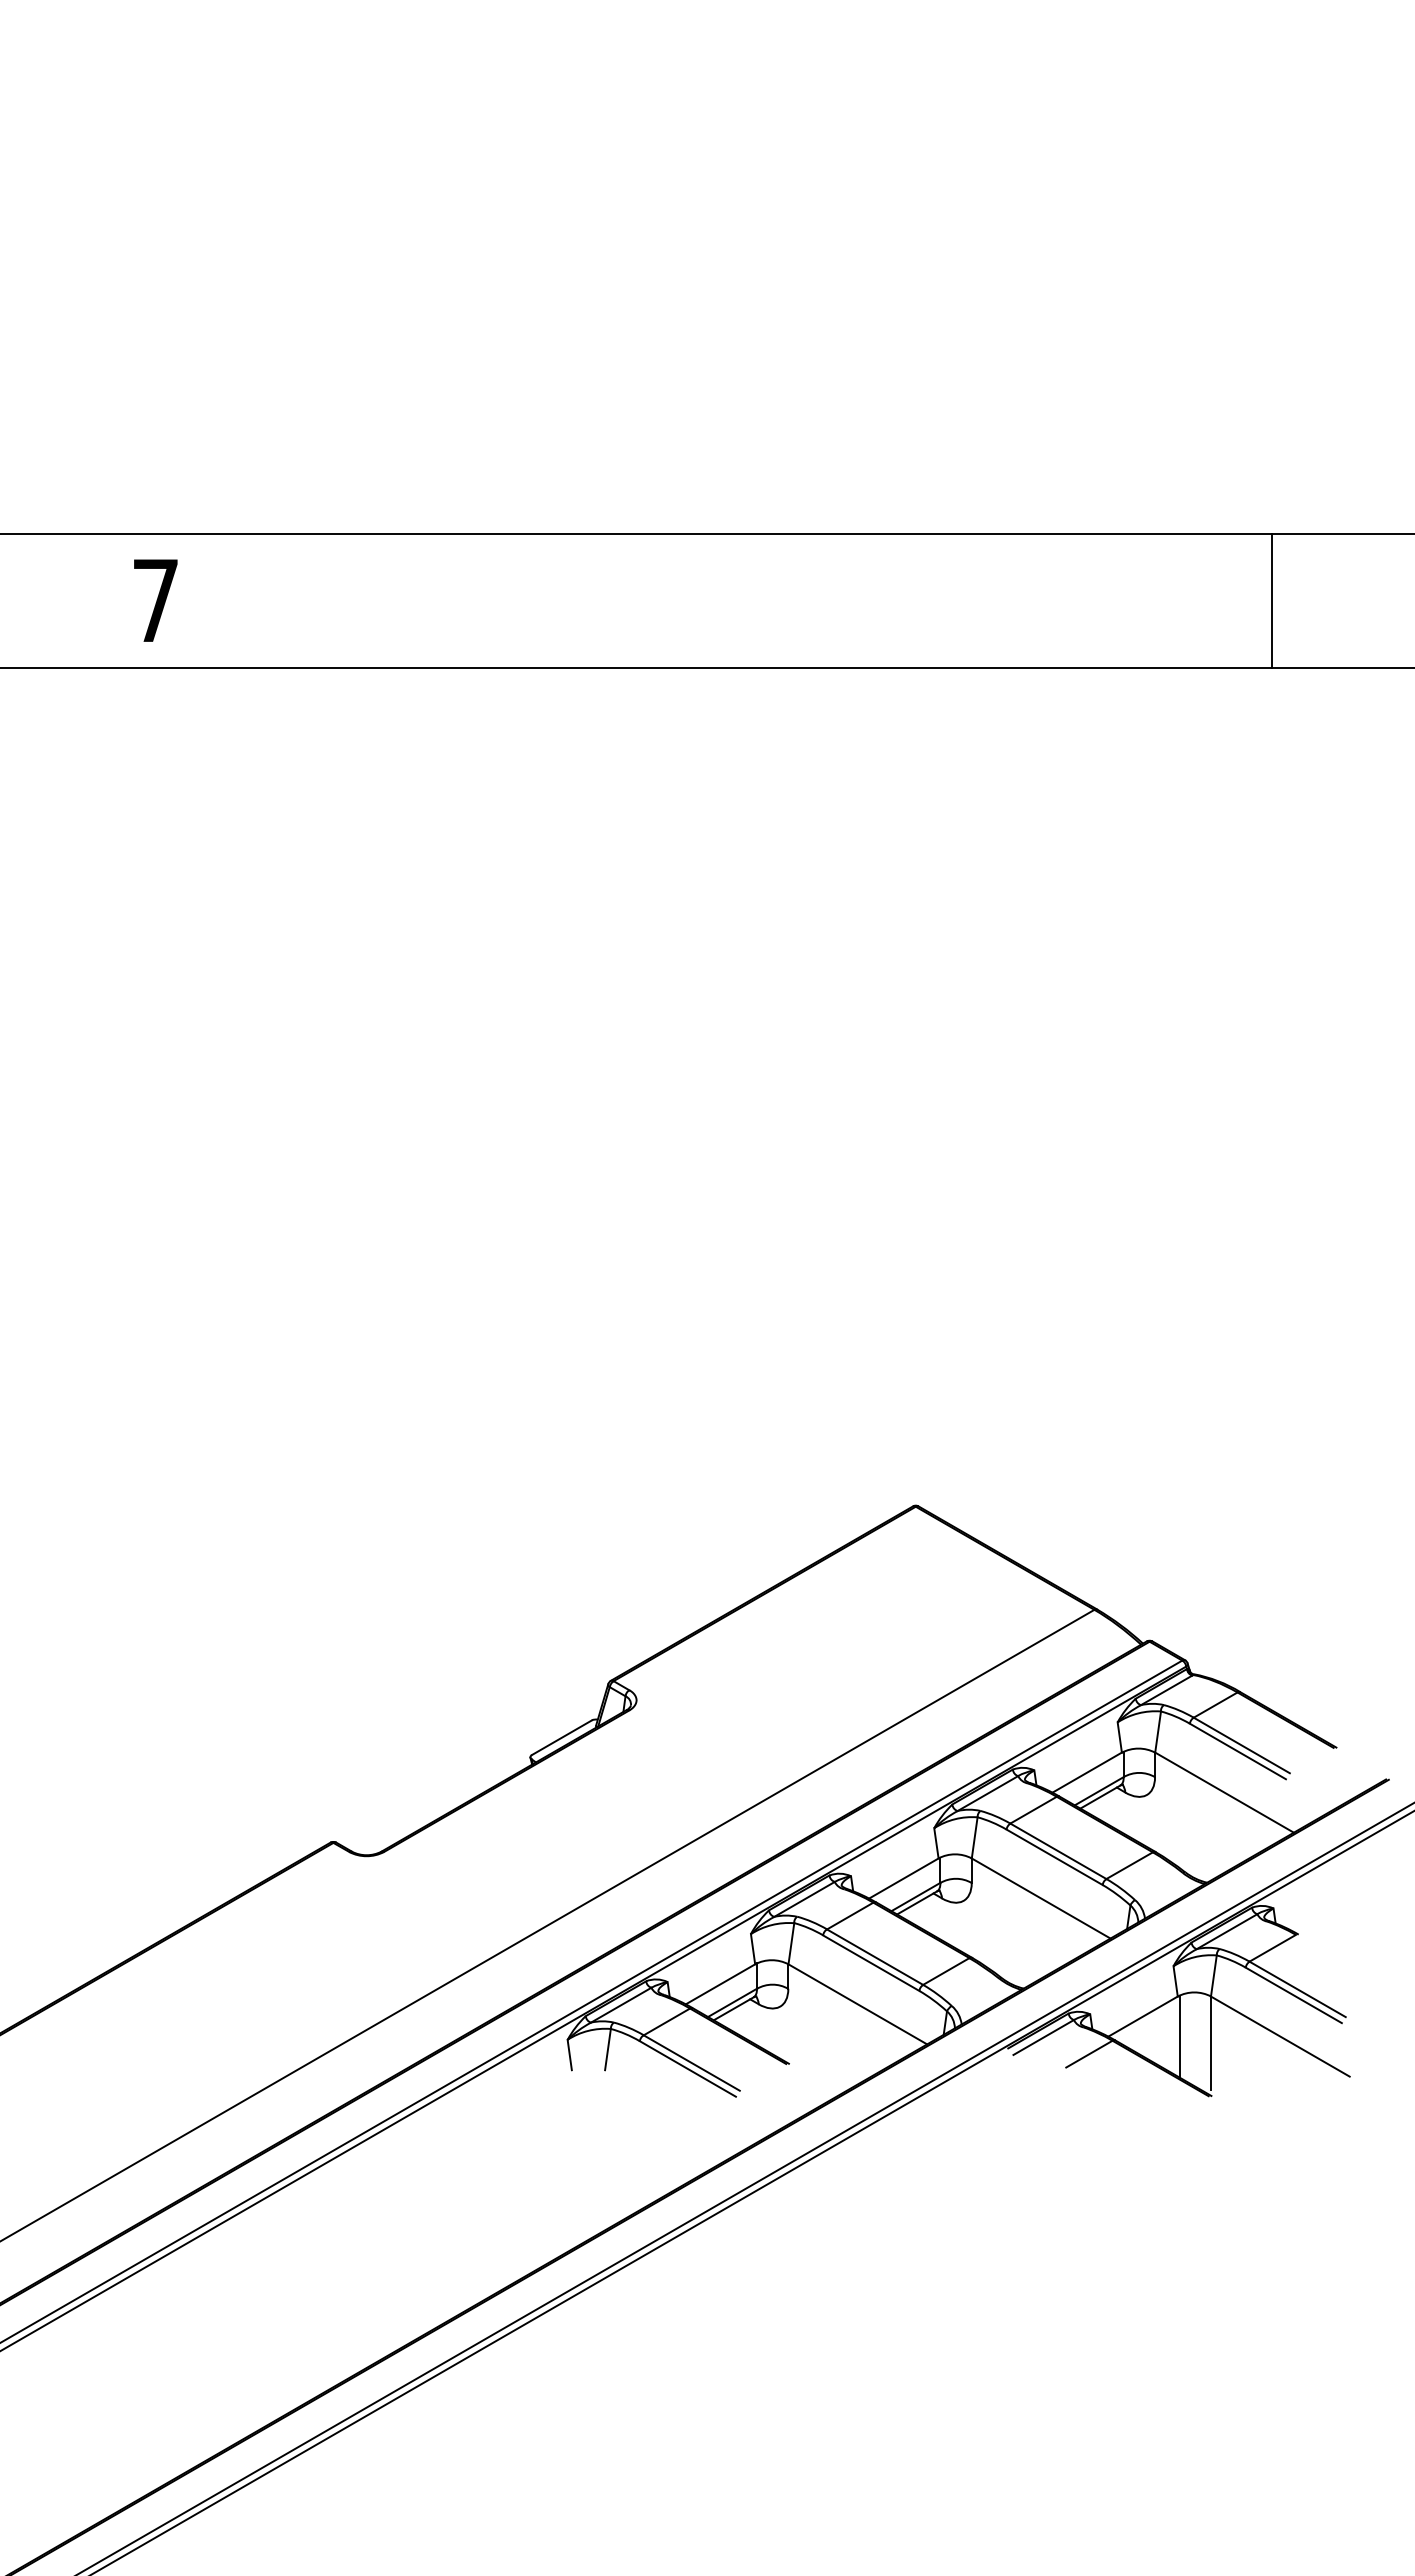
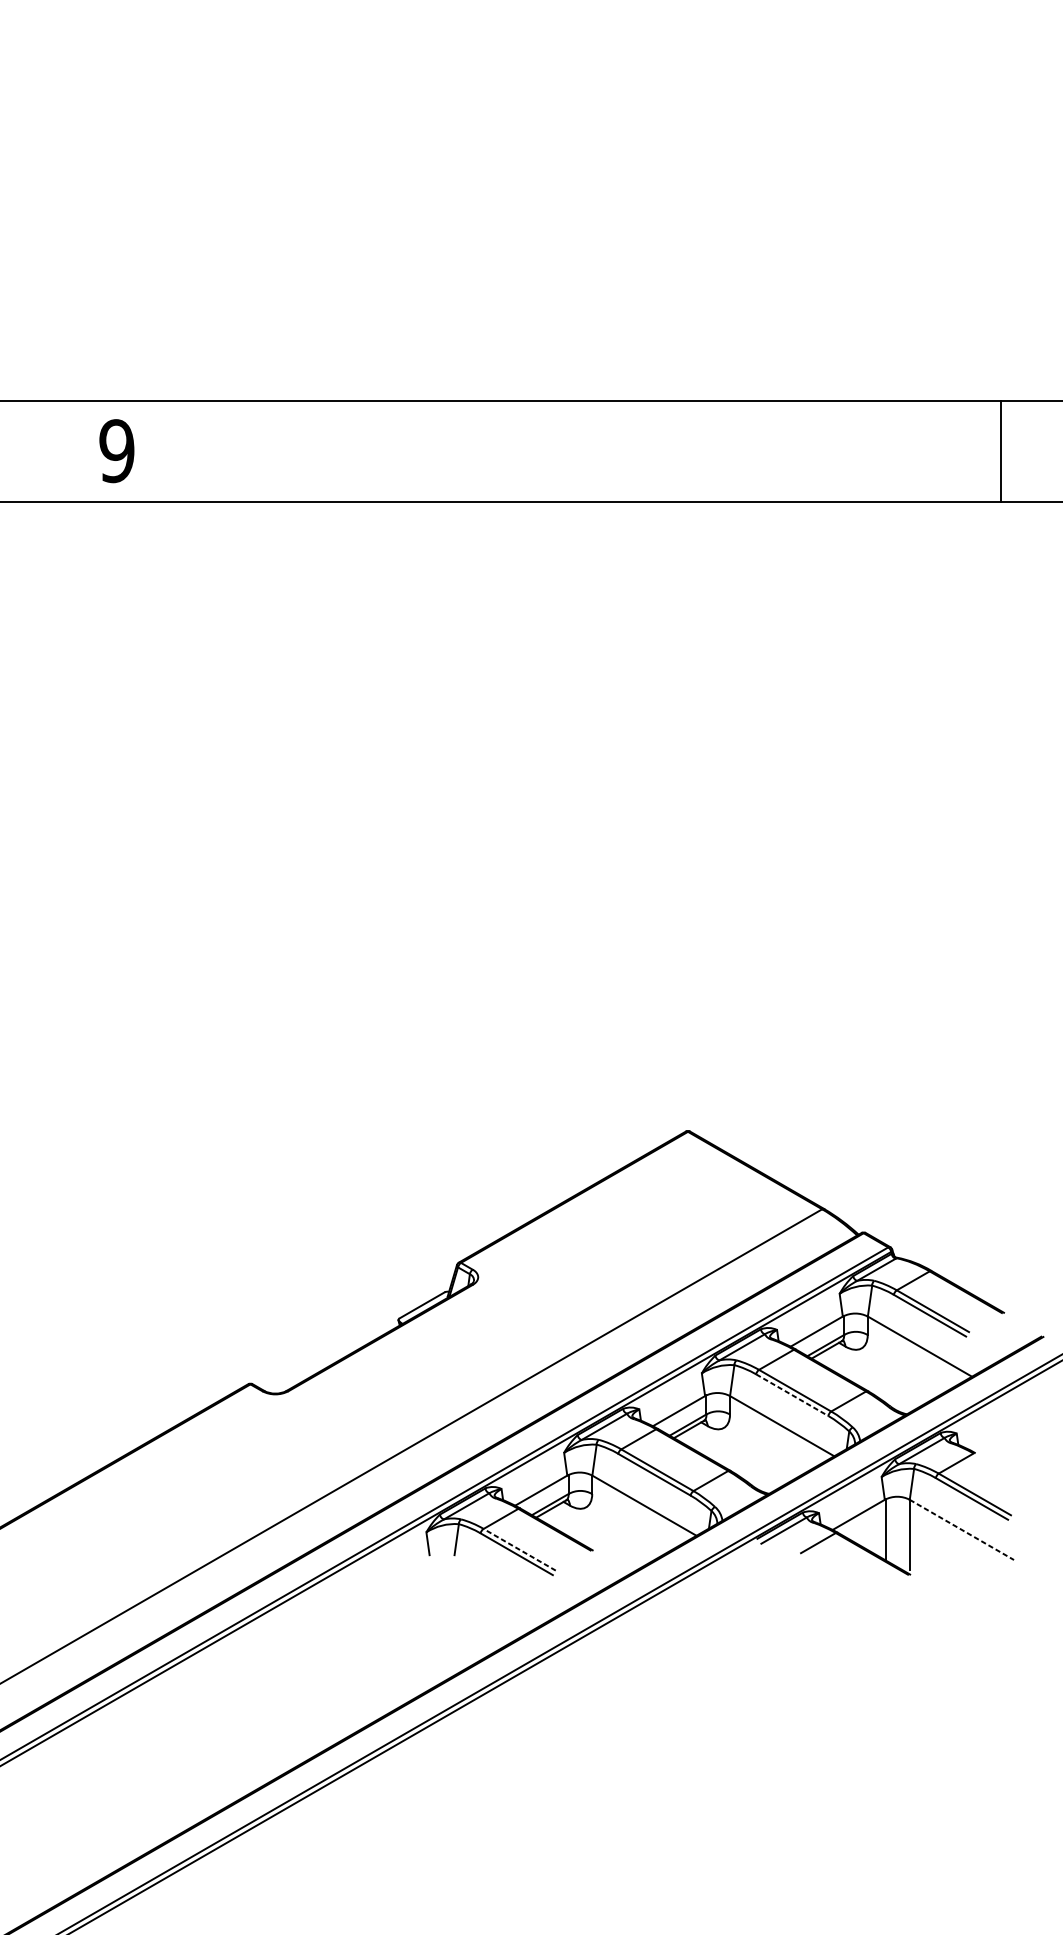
text: (155, 600) -> (116, 450), 7 -> 9
line: (1272, 600) -> (1001, 450), moved
line: (1055, 1857) -> (792, 1395), solid -> dashed
line: (1280, 2036) -> (961, 1529), solid -> dashed
line: (691, 2062) -> (519, 1549), solid -> dashed

